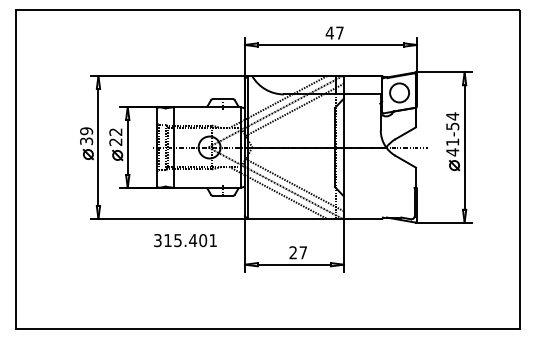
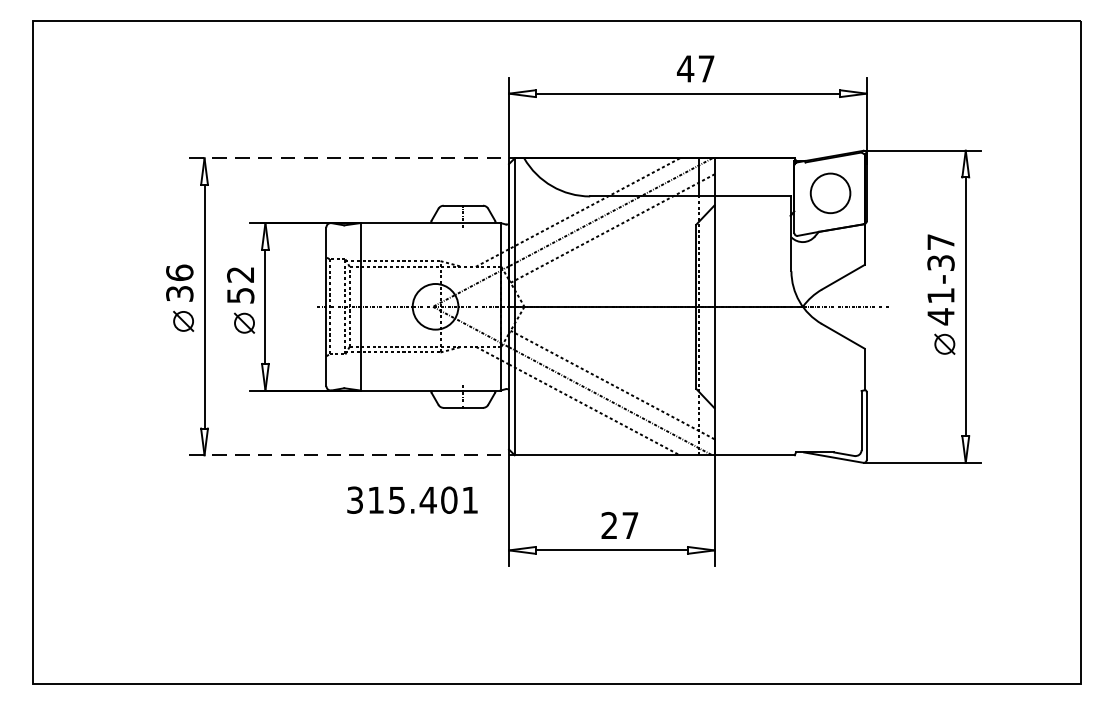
line: (169, 76) -> (352, 159), solid -> dashed
text: (452, 120) -> (940, 250), 41-54 -> 41-37
text: (86, 131) -> (179, 273), 39 -> 36
text: (115, 141) -> (239, 294), 22 -> 52
line: (169, 218) -> (352, 454), solid -> dashed
text: (185, 240) -> (412, 500), moved

